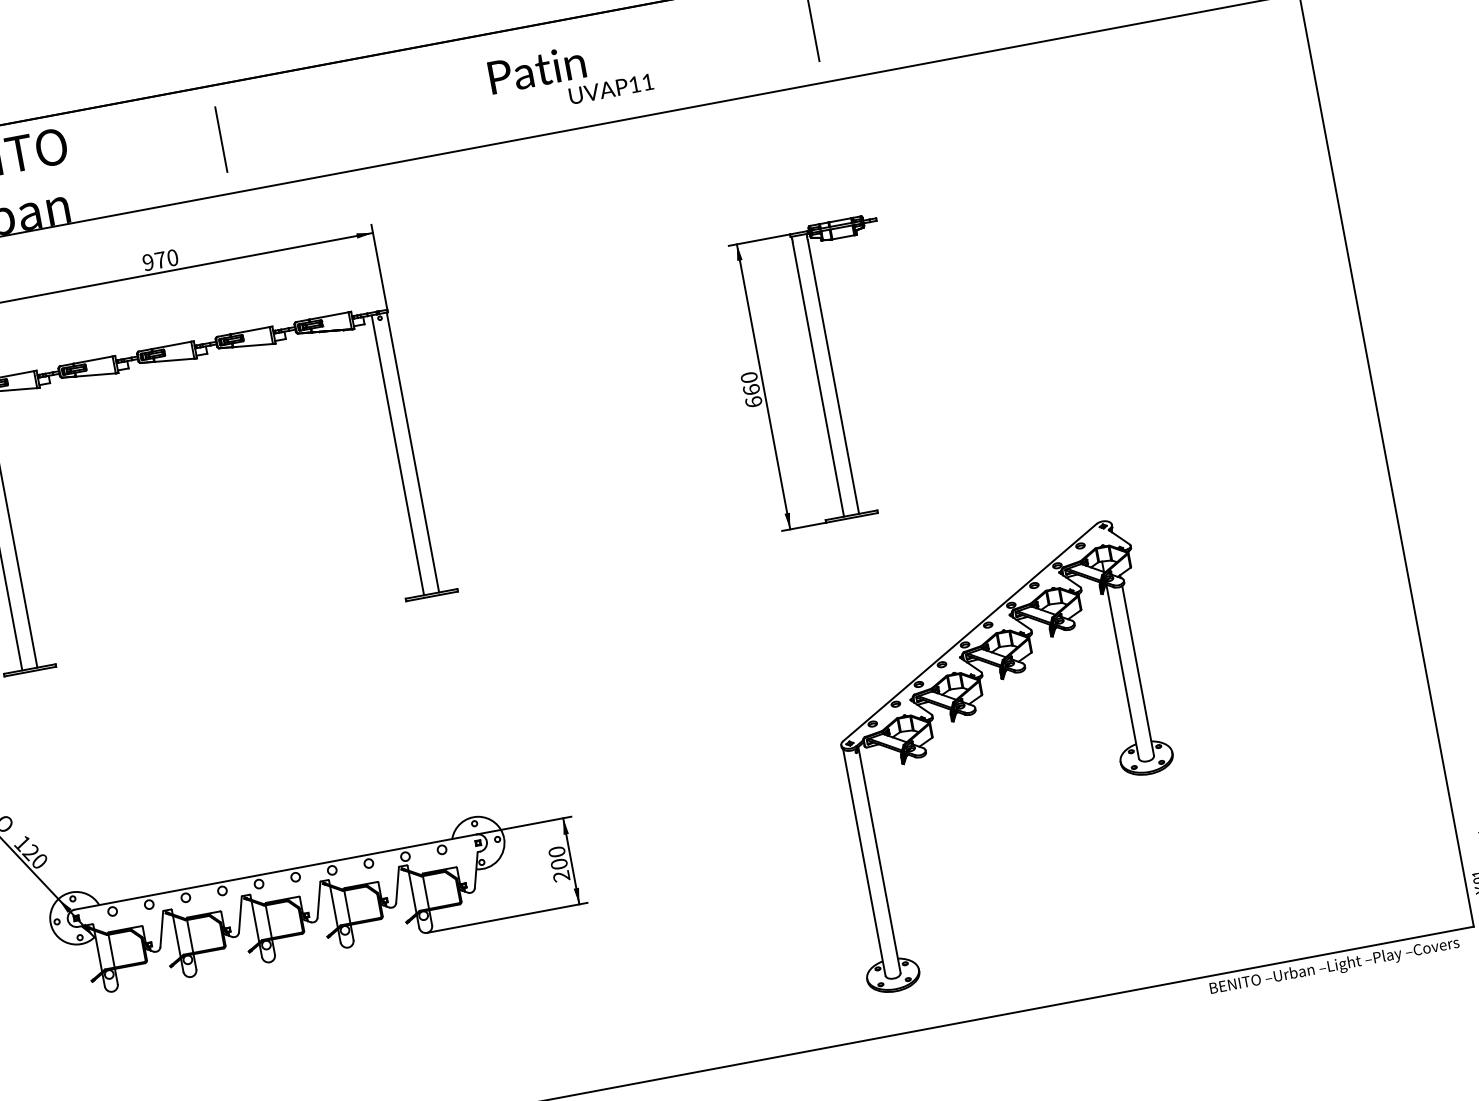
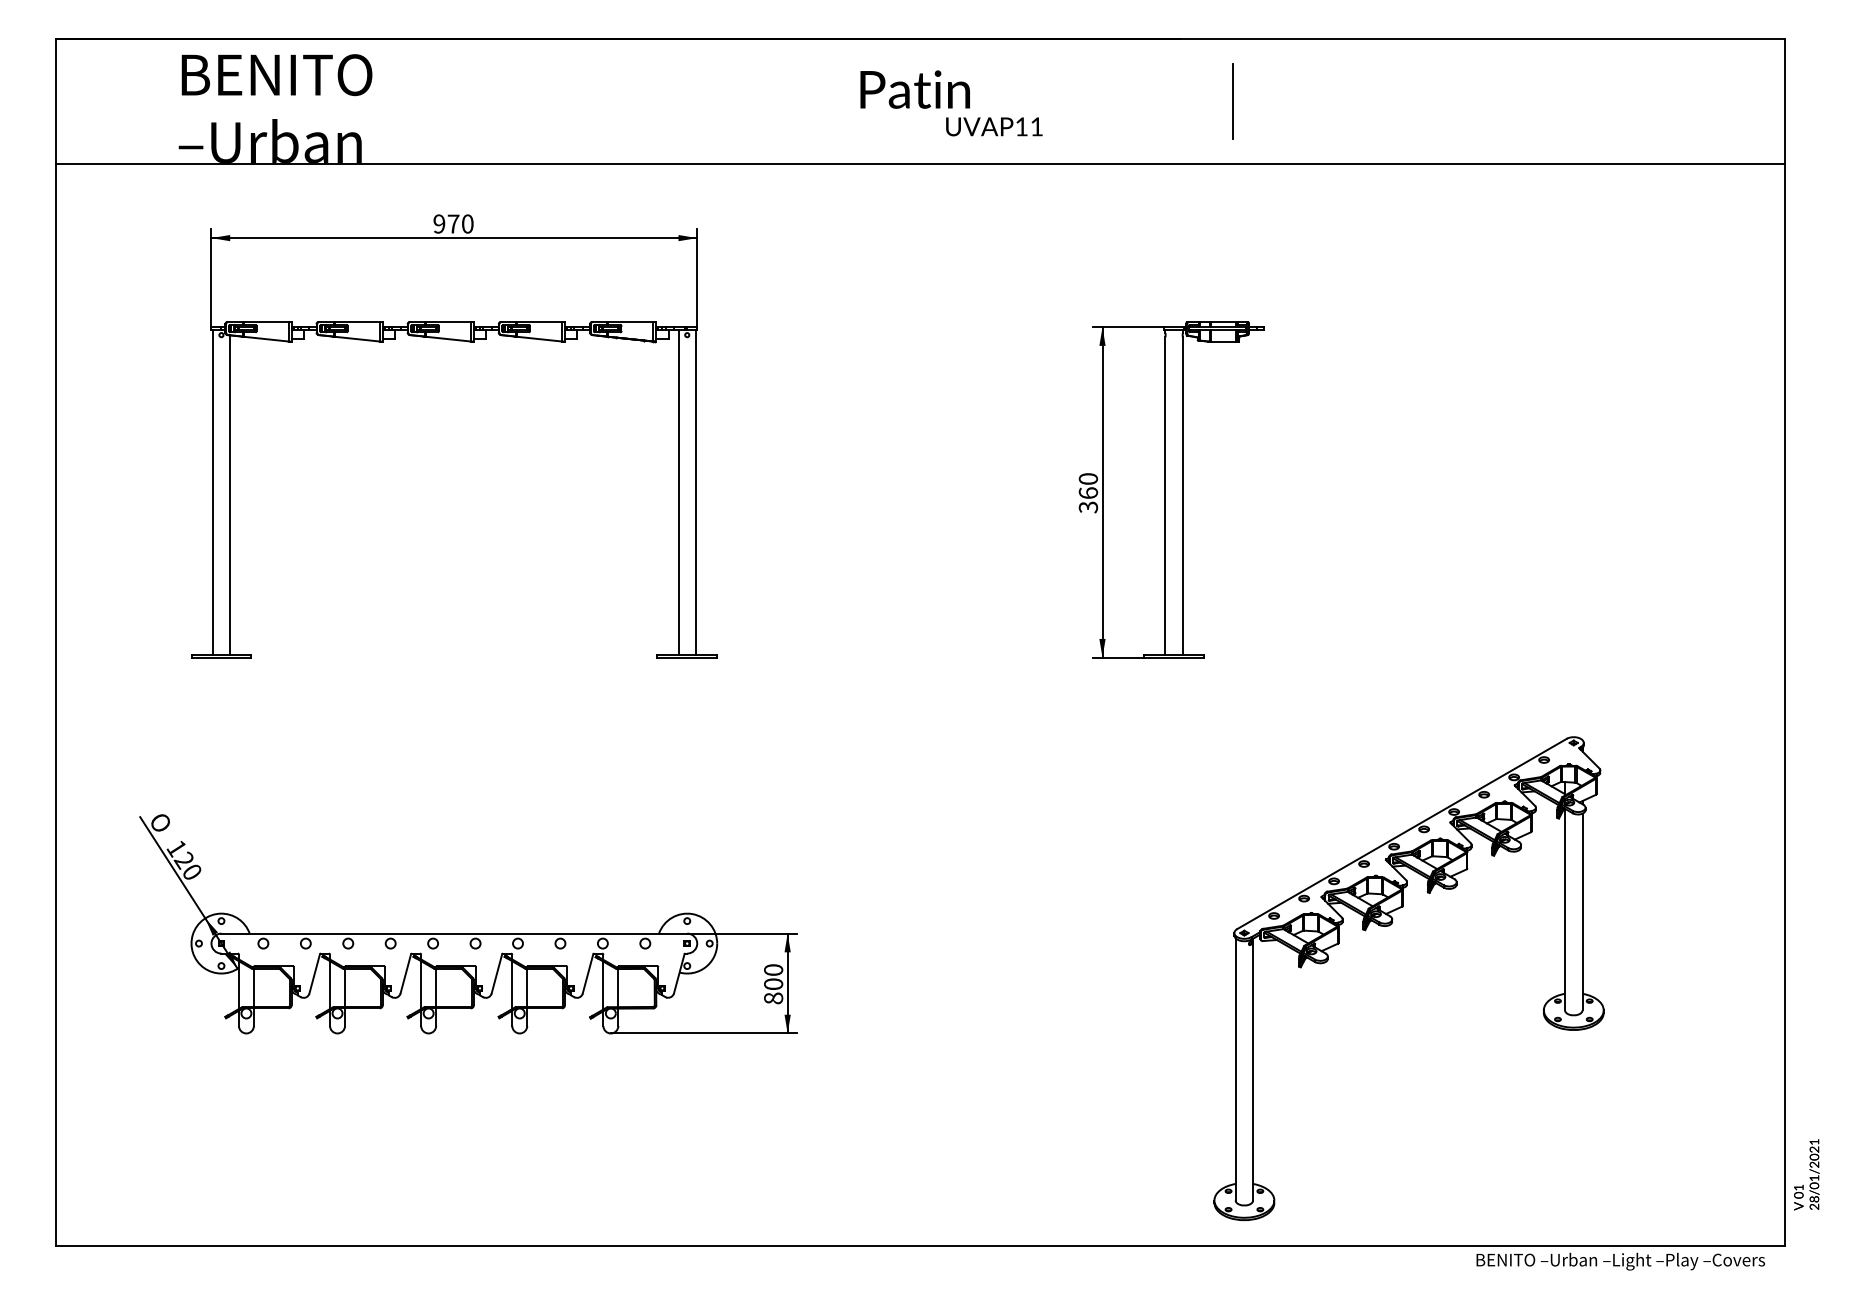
line: (220, 139) -> (546, 101), removed
text: (753, 402) -> (1088, 507), 660 -> 360
part: (973, 714) -> (1389, 926), moved
text: (561, 876) -> (773, 998), 200 -> 800

